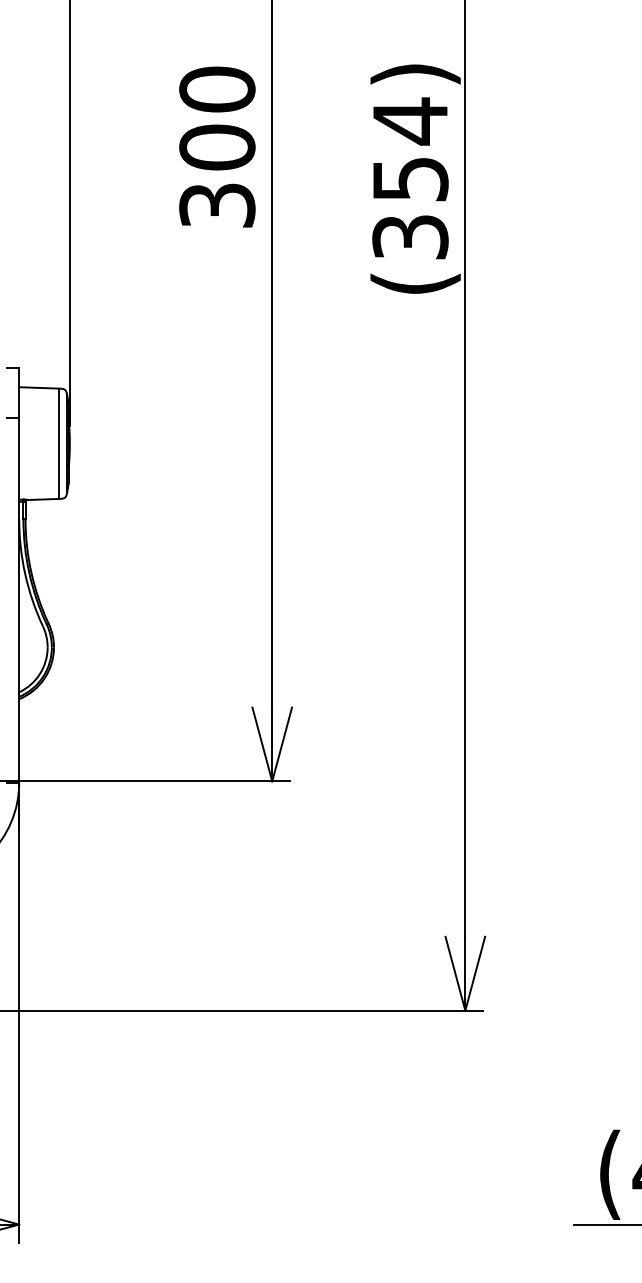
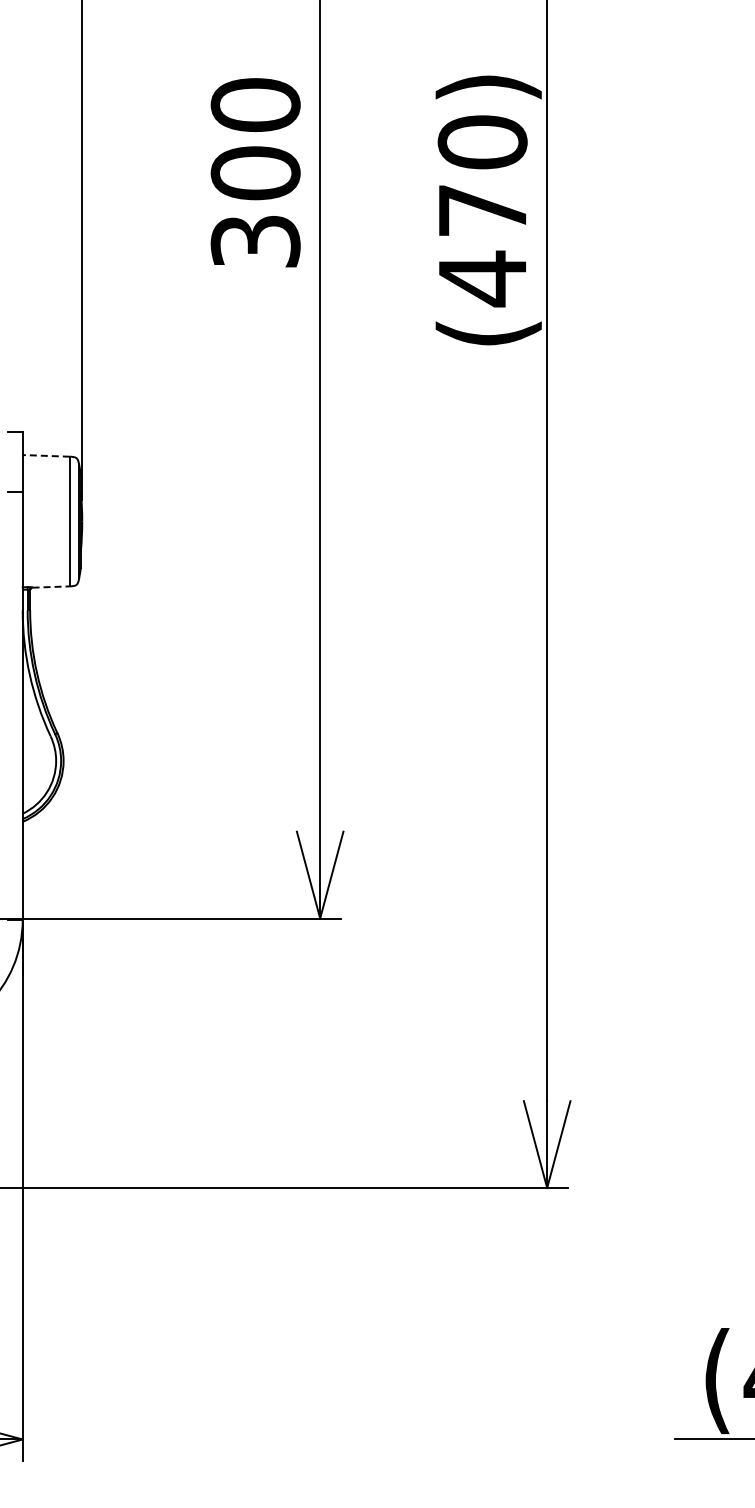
text: (410, 179) -> (482, 210), (354) -> (470)
line: (39, 387) -> (46, 455), solid -> dashed
line: (43, 499) -> (51, 587), solid -> dashed

